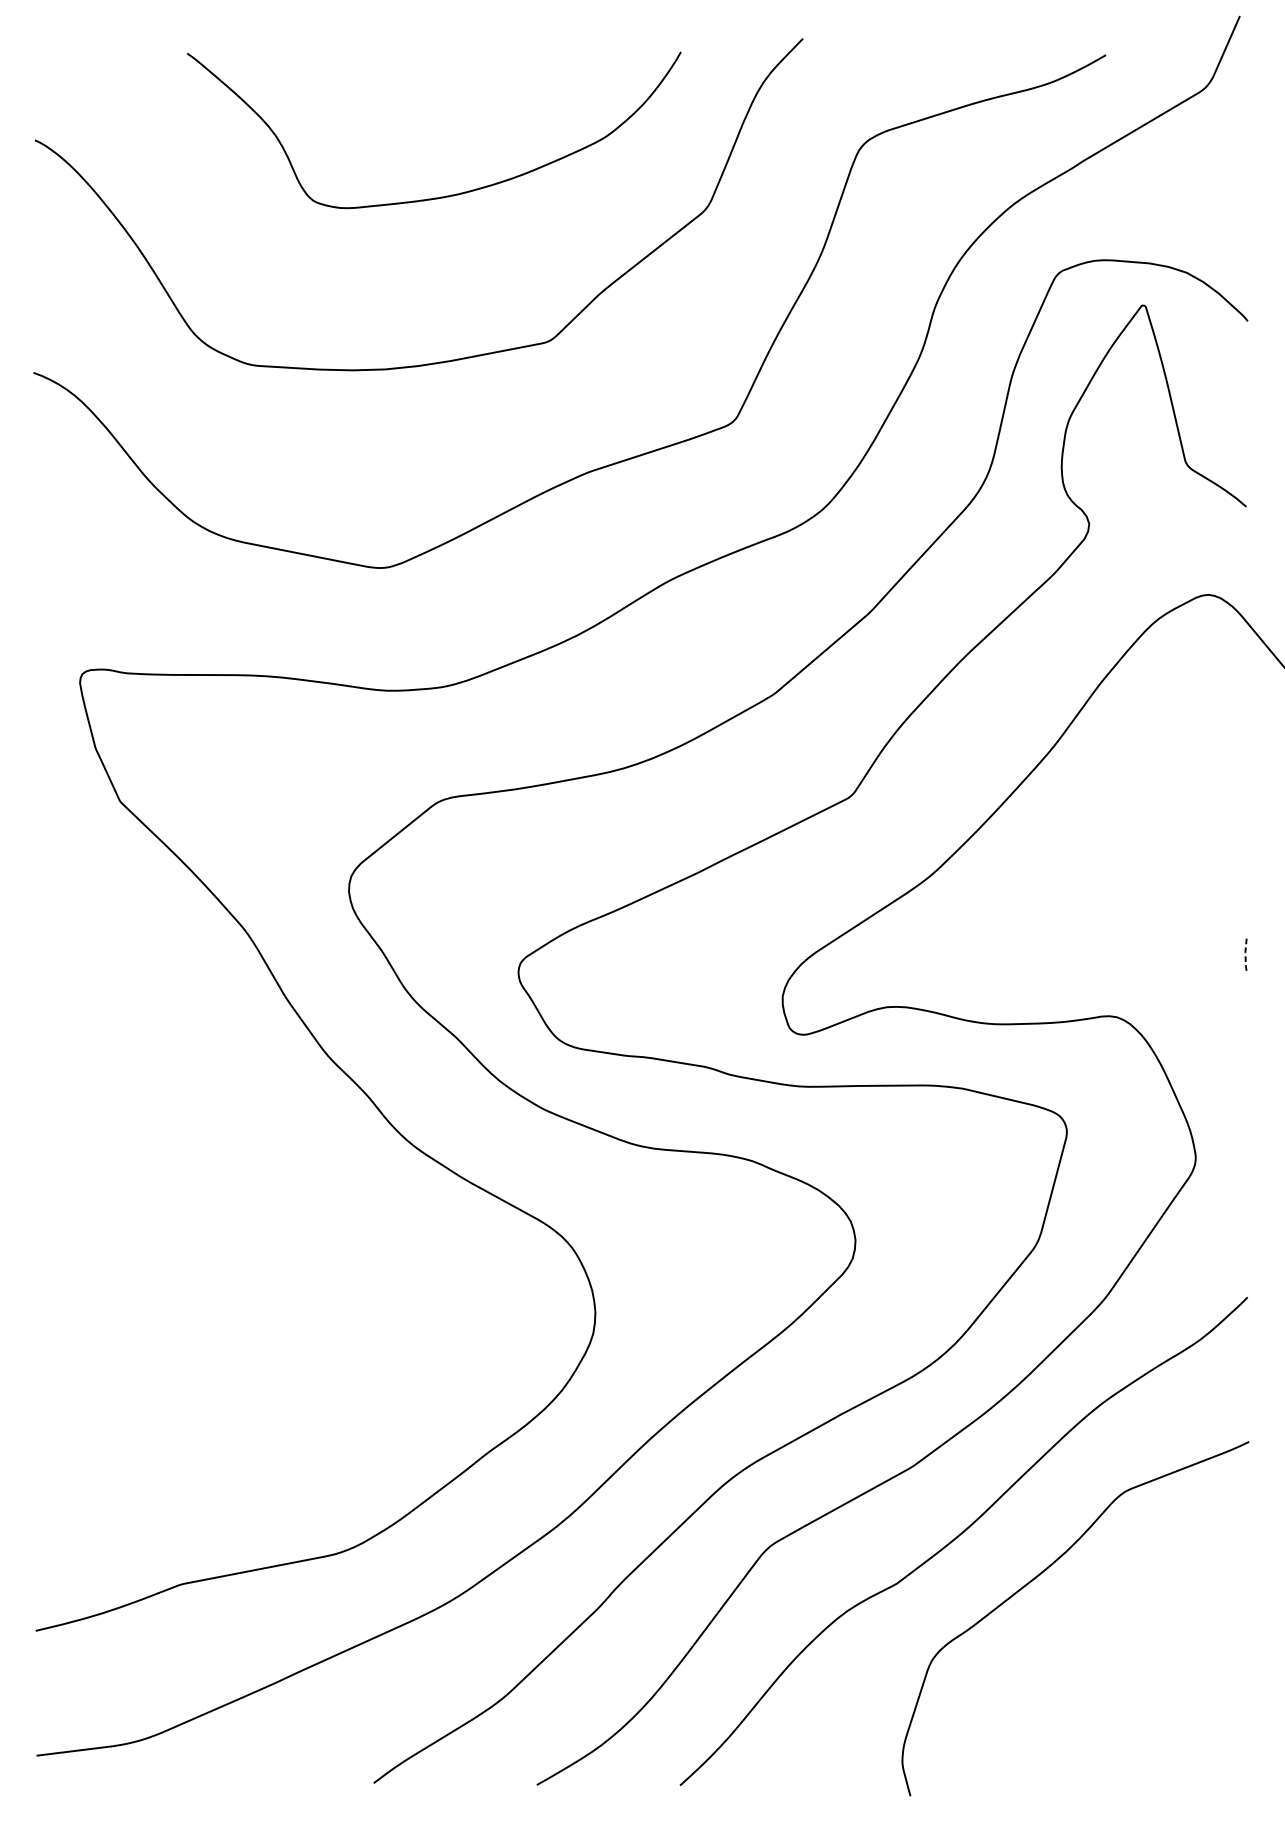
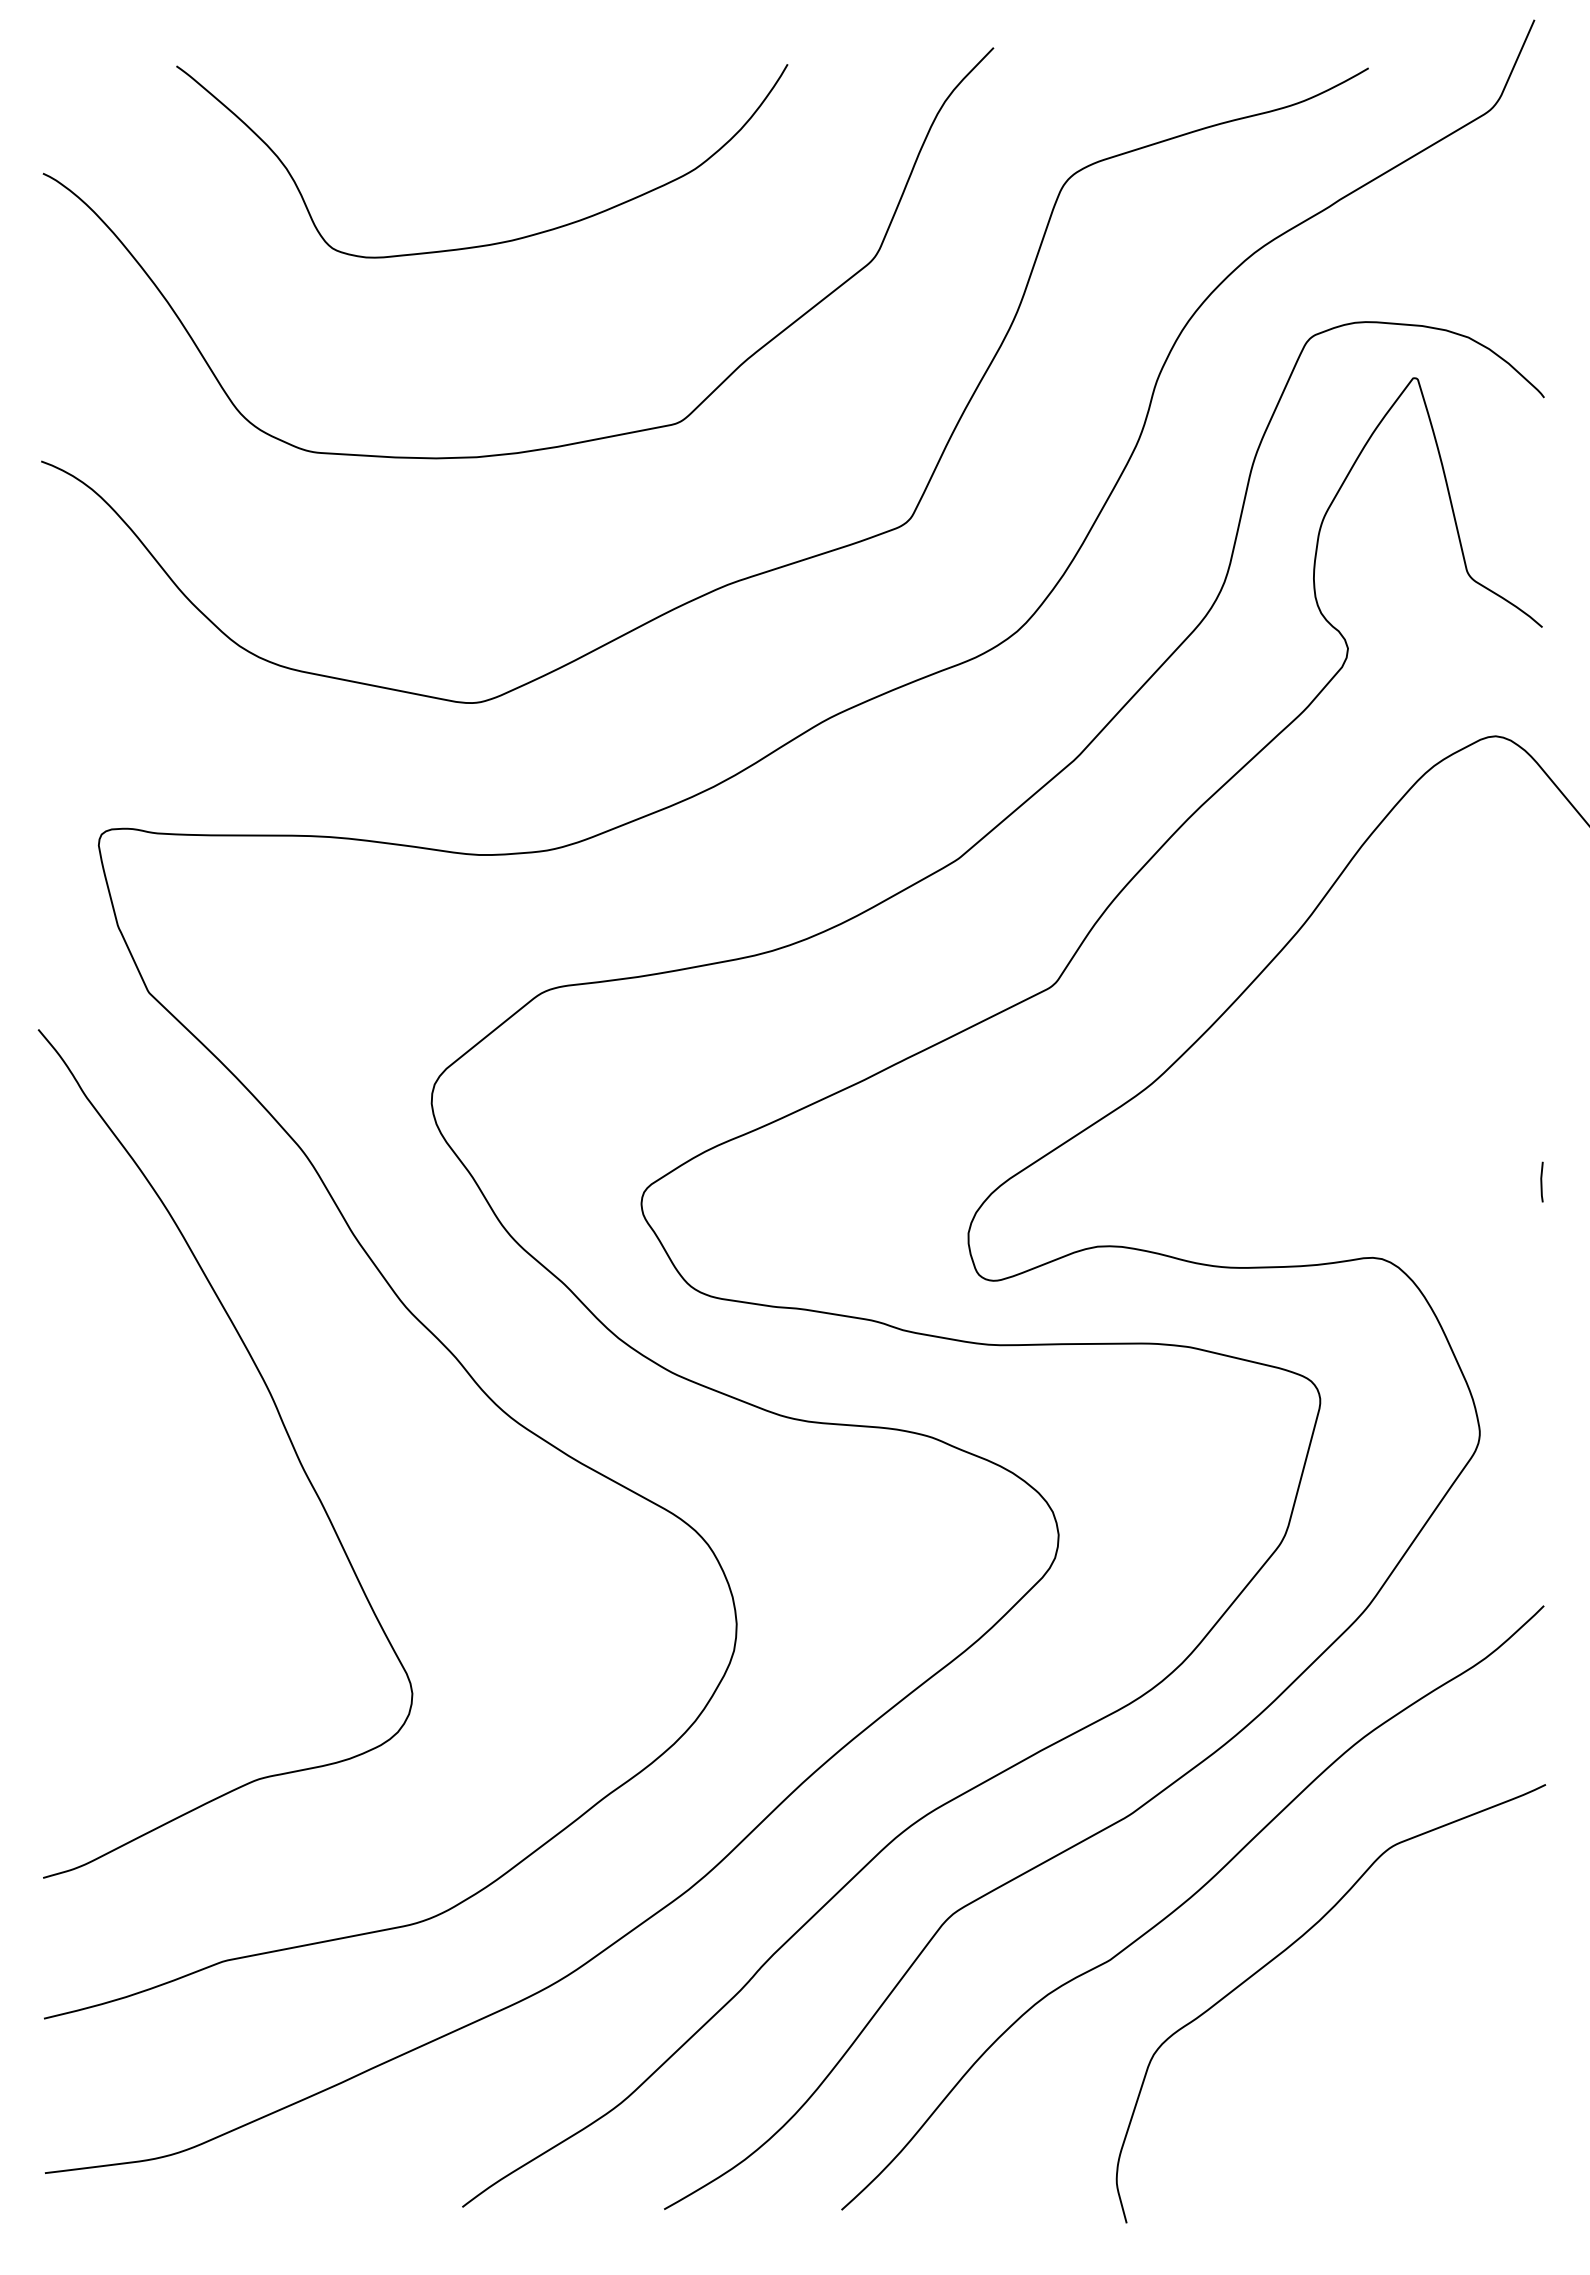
curve: (445, 195) -> (496, 242), moved
line: (1245, 955) -> (1541, 1182), dashed -> solid
curve: (229, 1153) -> (283, 1427), added

